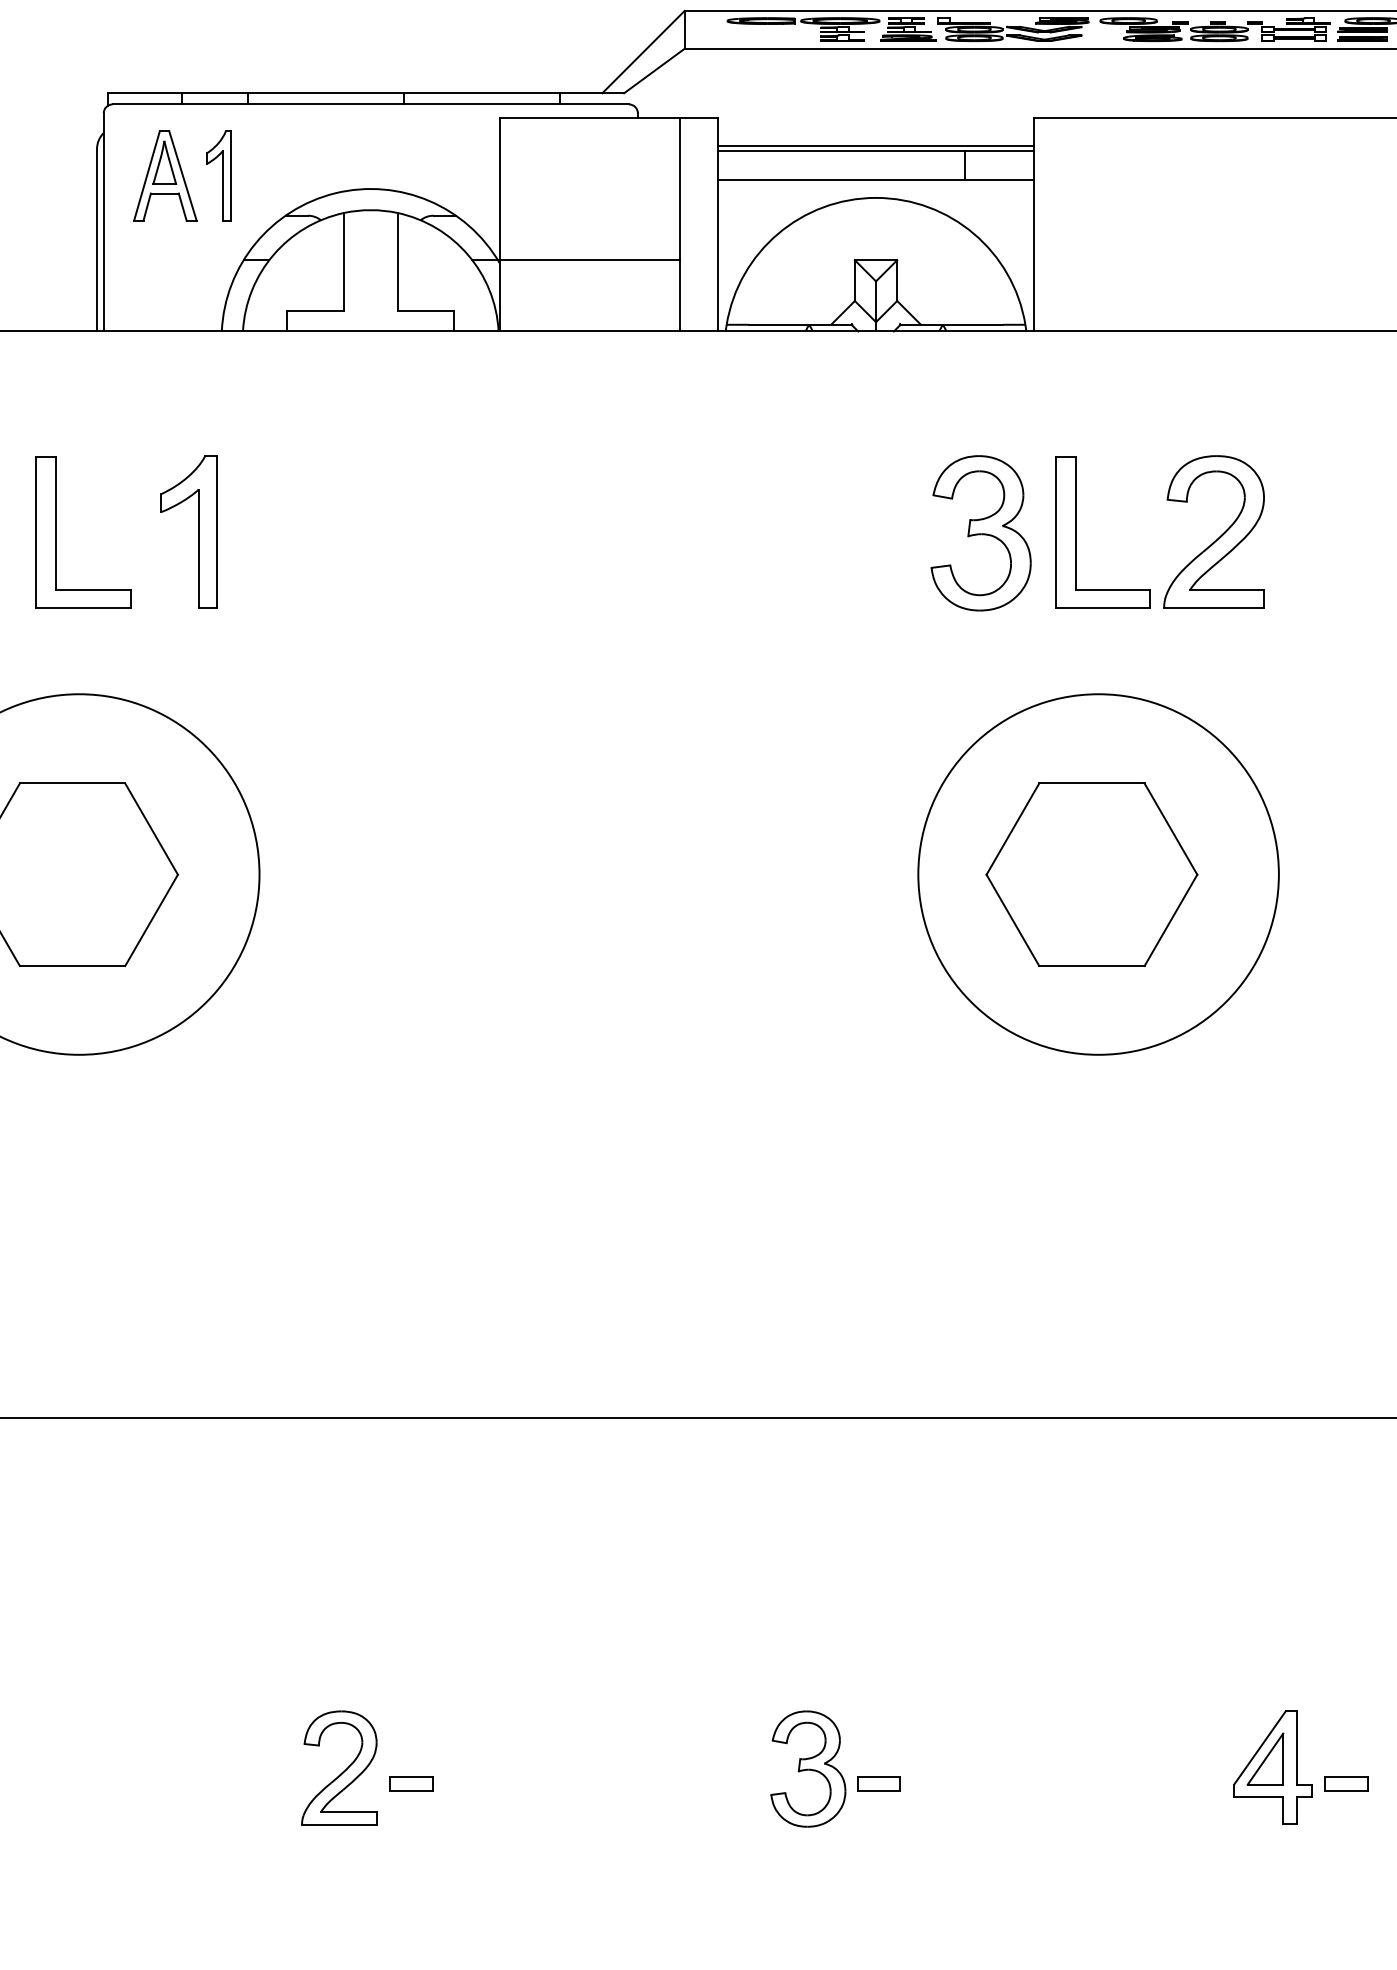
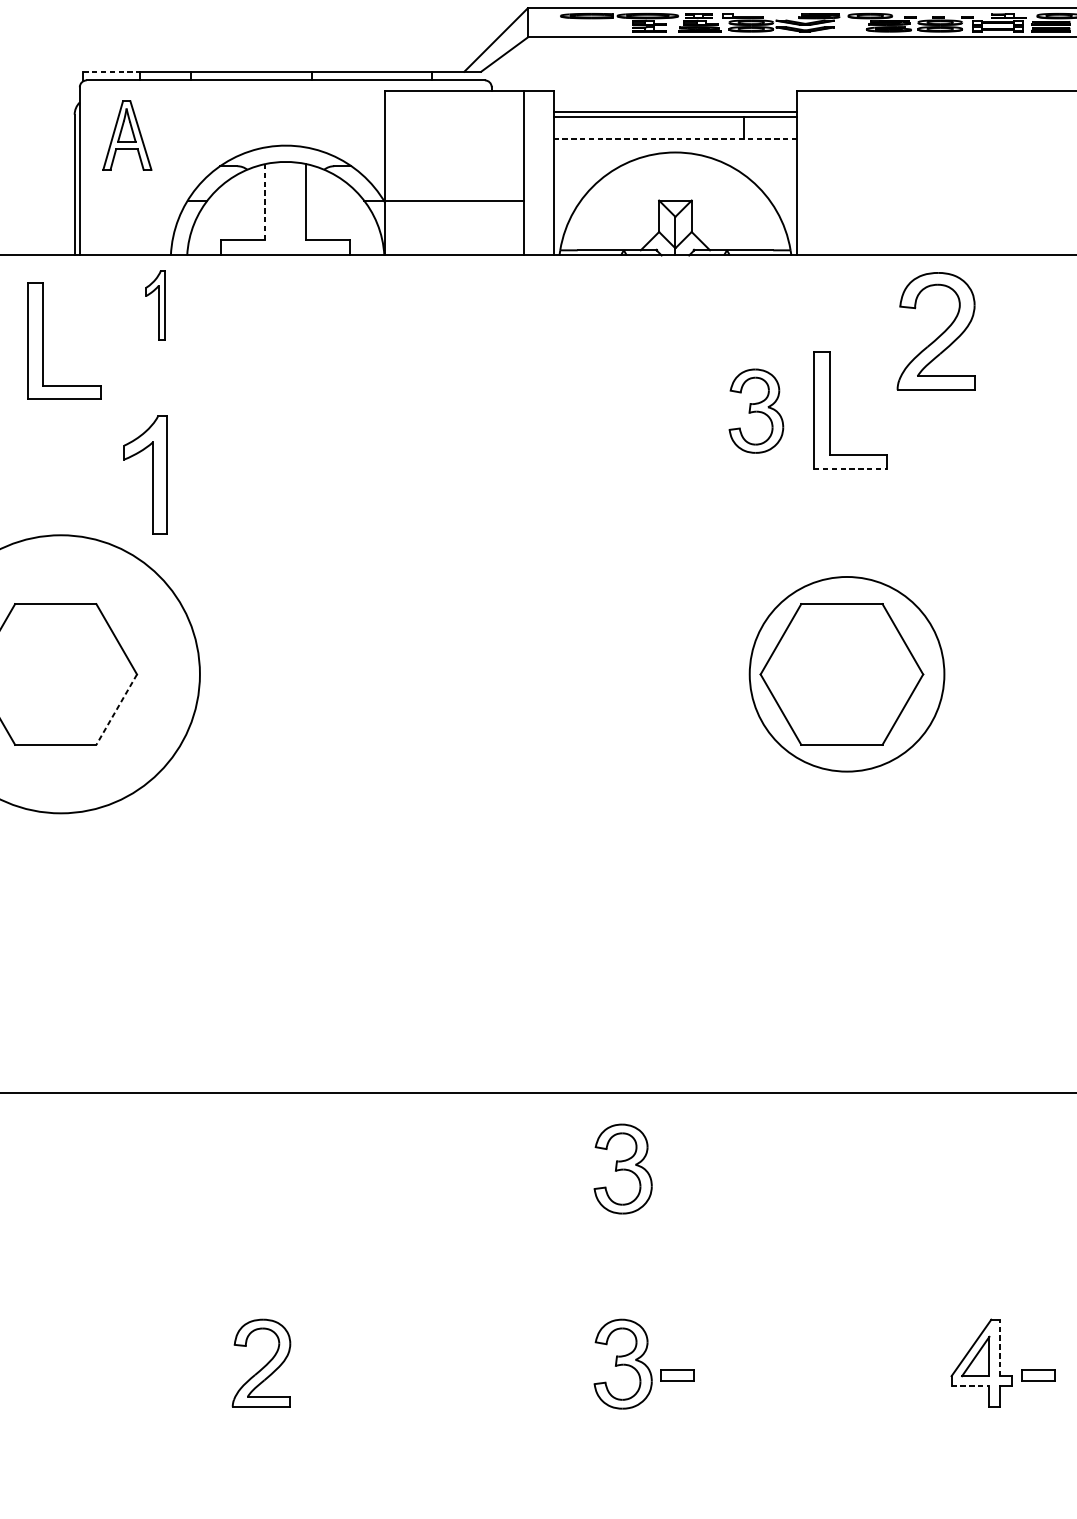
line: (144, 93) -> (111, 71), solid -> dashed
part: (218, 175) -> (155, 304), moved
line: (875, 180) -> (675, 139), solid -> dashed
line: (344, 261) -> (265, 201), solid -> dashed
part: (198, 531) -> (152, 474), moved
part: (56, 532) -> (43, 341), moved
part: (980, 533) -> (755, 411), size x0.7
part: (1219, 536) -> (940, 334), moved
line: (1103, 608) -> (850, 469), solid -> dashed
circle: (1098, 874) -> (846, 674), size x0.7
line: (151, 920) -> (116, 709), solid -> dashed
part: (808, 1515) -> (623, 1168), added
line: (1297, 1748) -> (1000, 1348), solid -> dashed
part: (411, 1783) -> (317, 1375), removed
line: (1258, 1797) -> (970, 1386), solid -> dashed

